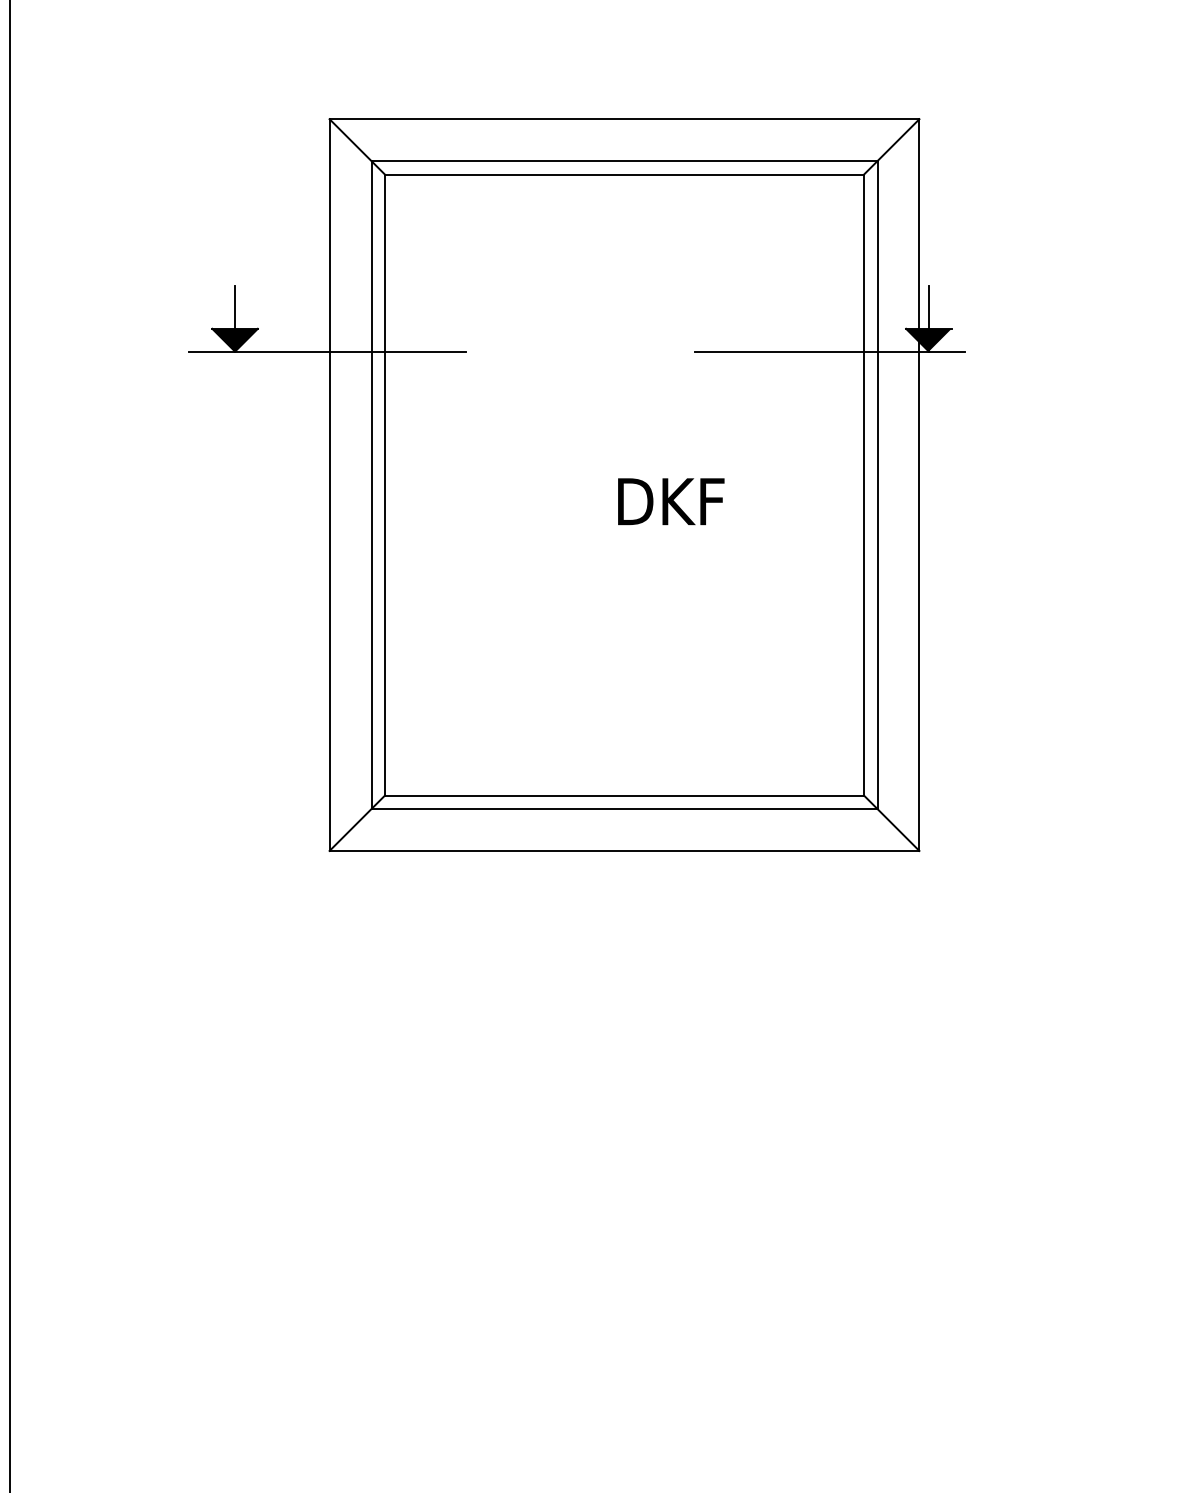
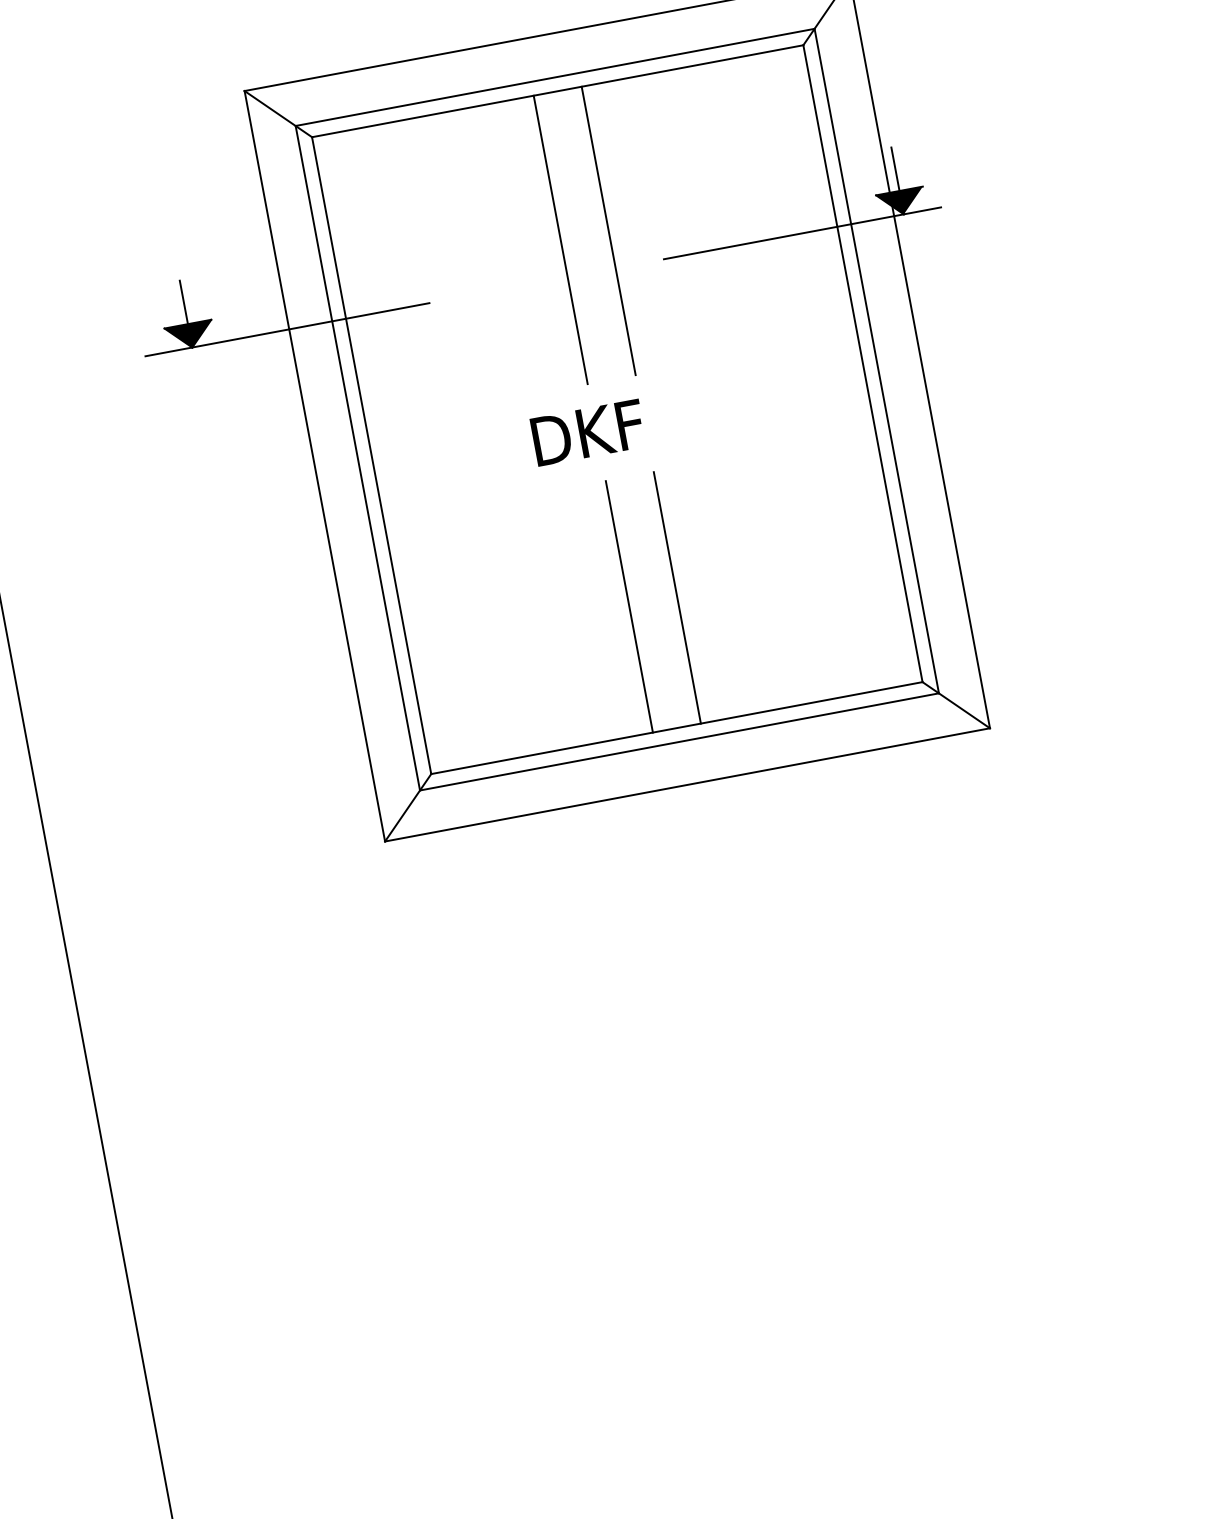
line: (601, 314) -> (560, 239), added
line: (647, 314) -> (608, 230), added
text: (671, 501) -> (588, 432), moved
line: (601, 672) -> (629, 606), added
line: (647, 672) -> (676, 597), added

